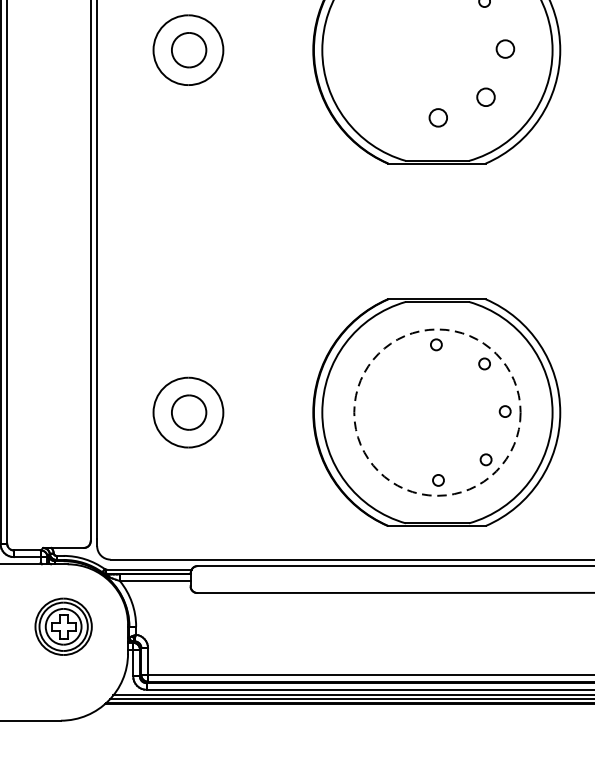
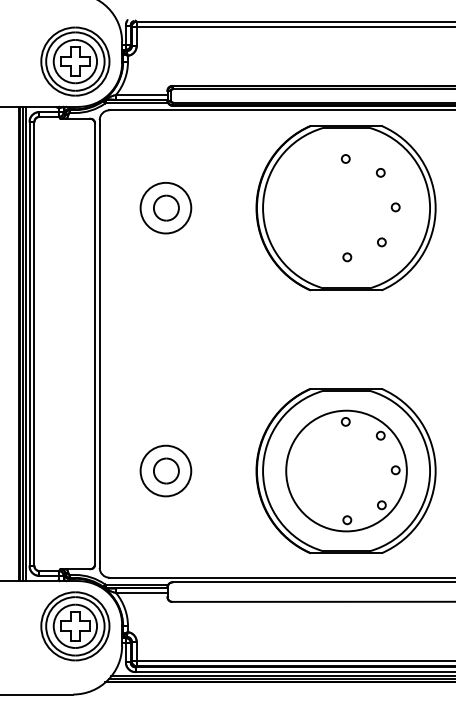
circle: (504, 49) -> (395, 207), size x0.62
circle: (485, 97) -> (381, 242), size x0.62
circle: (438, 118) -> (347, 257), size x0.62
circle: (437, 411) -> (346, 470), dashed -> solid
part: (63, 626) -> (75, 626), size x1.67

